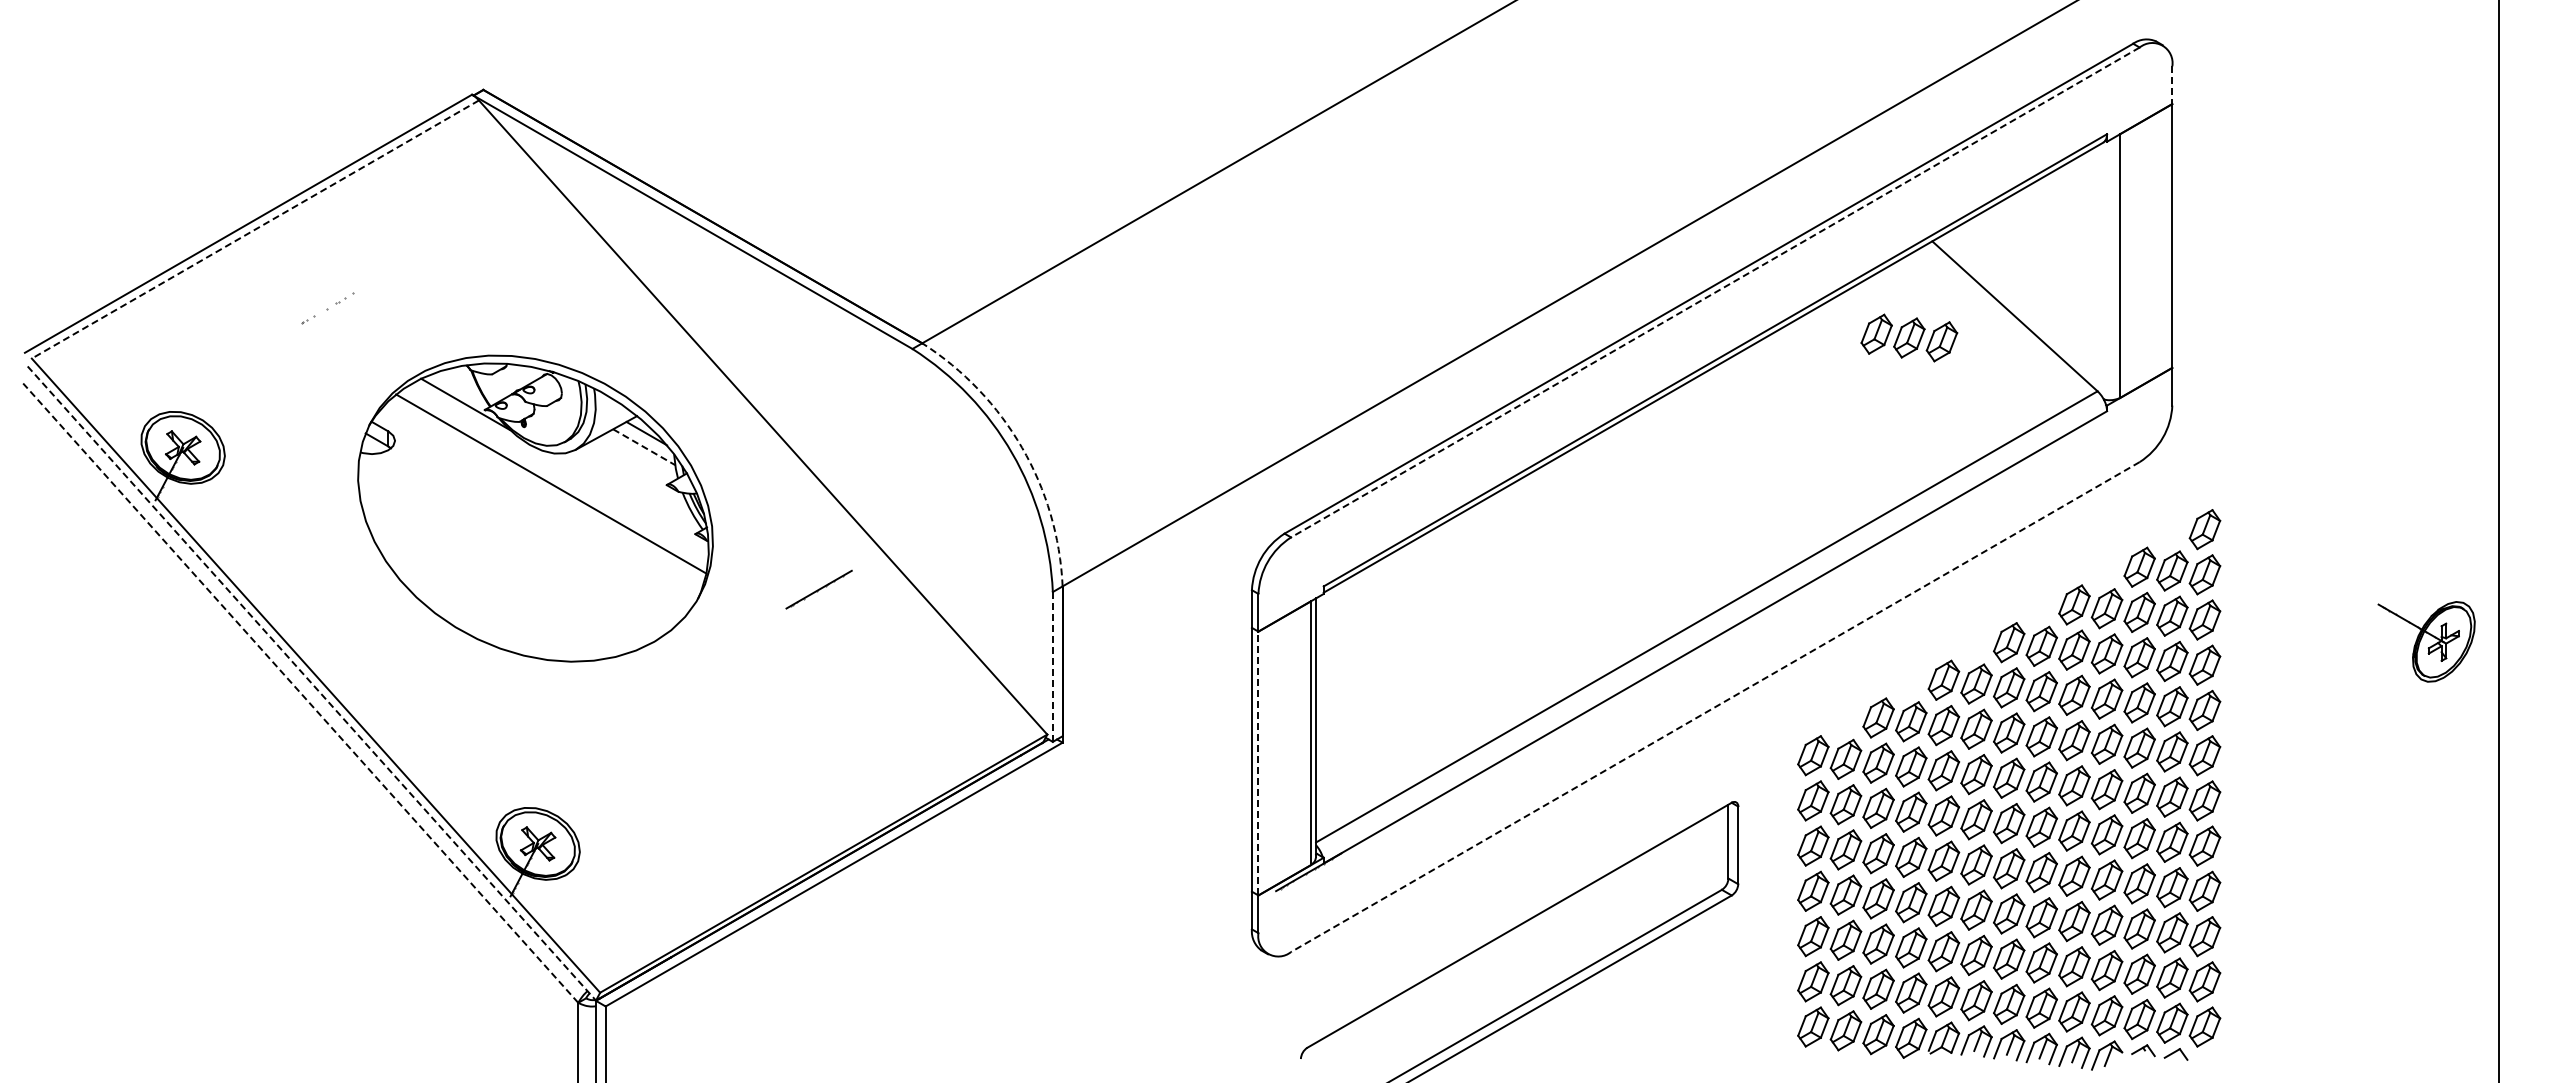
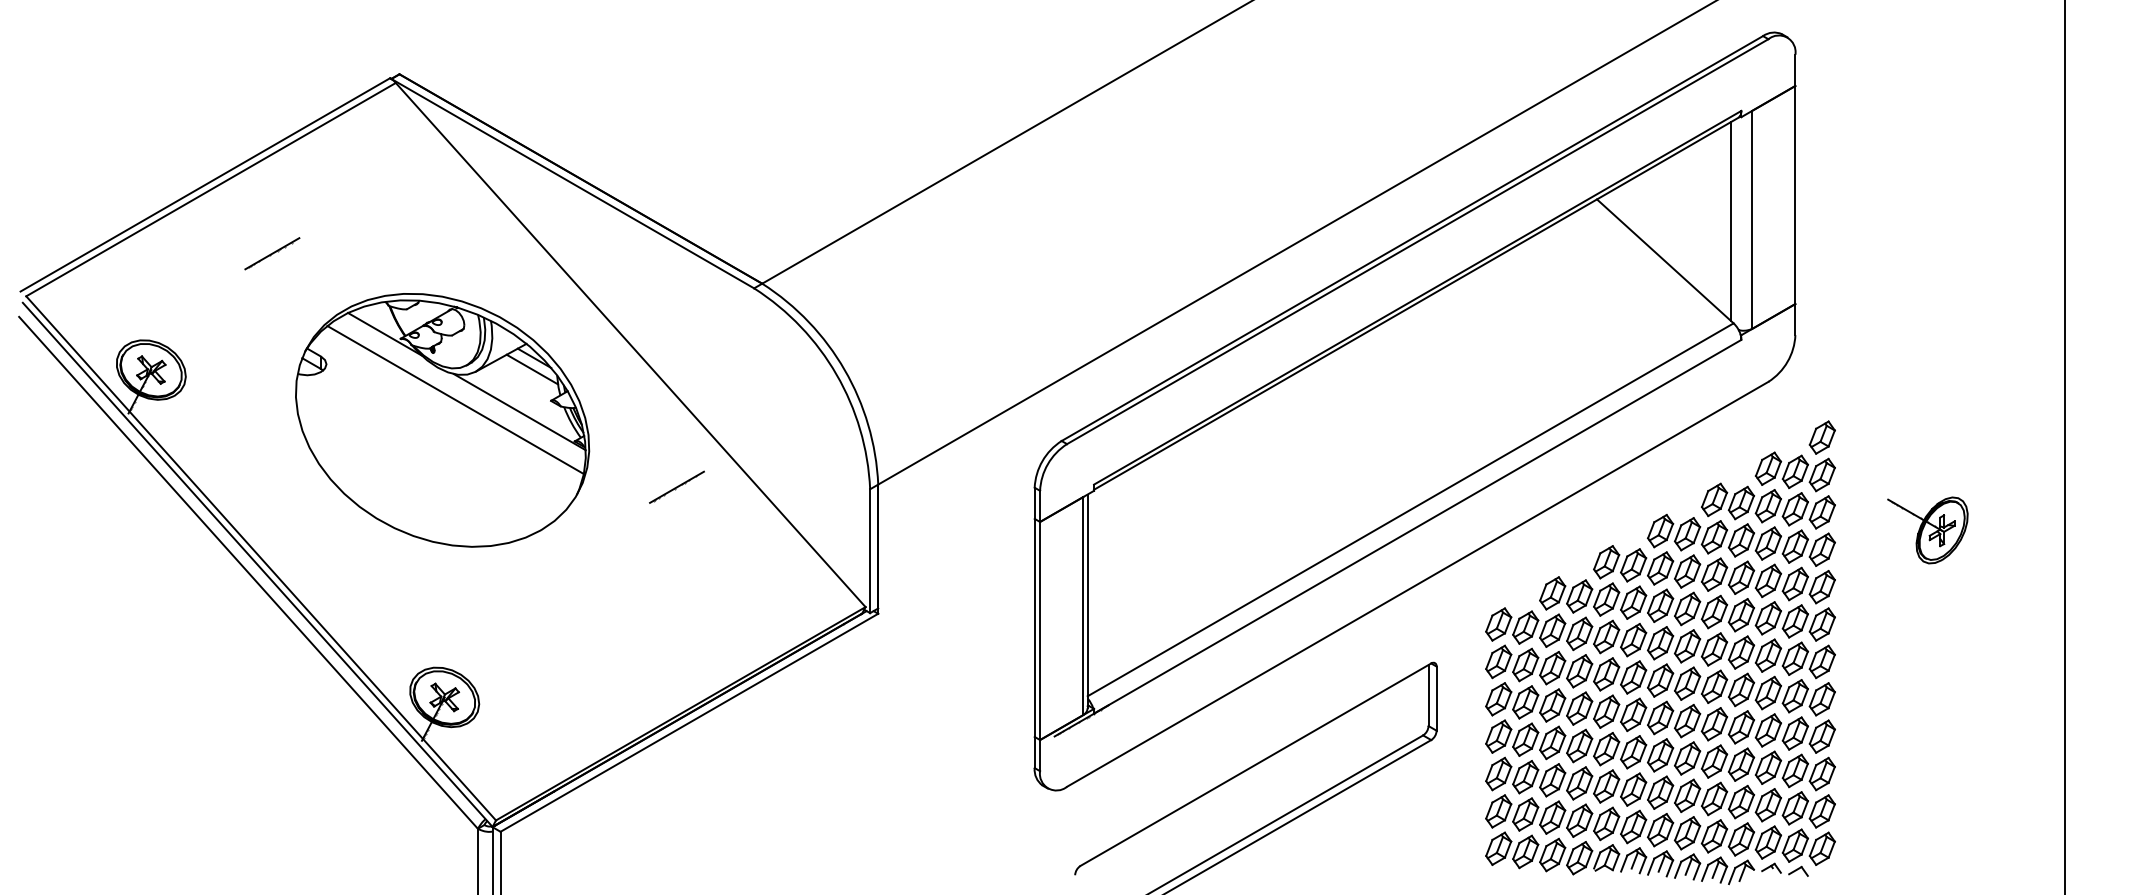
line: (2172, 85) -> (1795, 70), dashed -> solid
line: (254, 229) -> (210, 189), dashed -> solid
line: (2094, 268) -> (1731, 221), added
line: (1715, 292) -> (1417, 241), dashed -> solid
line: (329, 306) -> (272, 253), added
part: (1909, 337) -> (1578, 278), removed
line: (644, 447) -> (532, 369), dashed -> solid
arc: (1022, 447) -> (845, 369), dashed -> solid
line: (628, 498) -> (519, 411), added
part: (2426, 641) -> (1927, 530), moved
line: (1052, 666) -> (869, 550), dashed -> solid
line: (311, 683) -> (257, 564), dashed -> solid
line: (300, 693) -> (248, 573), dashed -> solid
line: (1715, 707) -> (1417, 584), dashed -> solid
line: (1258, 763) -> (1040, 630), dashed -> solid

